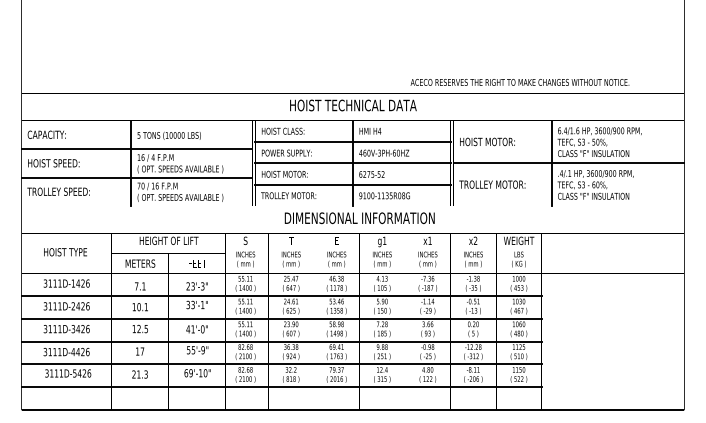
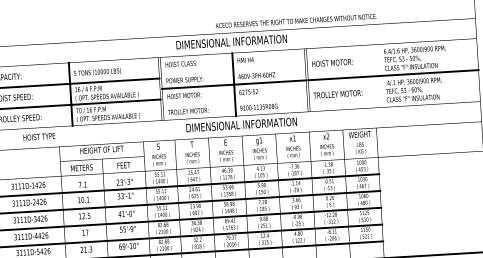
text: (519, 82) -> (295, 21), moved
text: (352, 105) -> (231, 42), HOIST TECHNICAL DATA -> DIMENSIONAL INFORMATION
line: (352, 141) -> (232, 68), removed
line: (551, 163) -> (380, 76), removed
line: (352, 184) -> (234, 100), removed
text: (65, 252) -> (39, 137), moved

